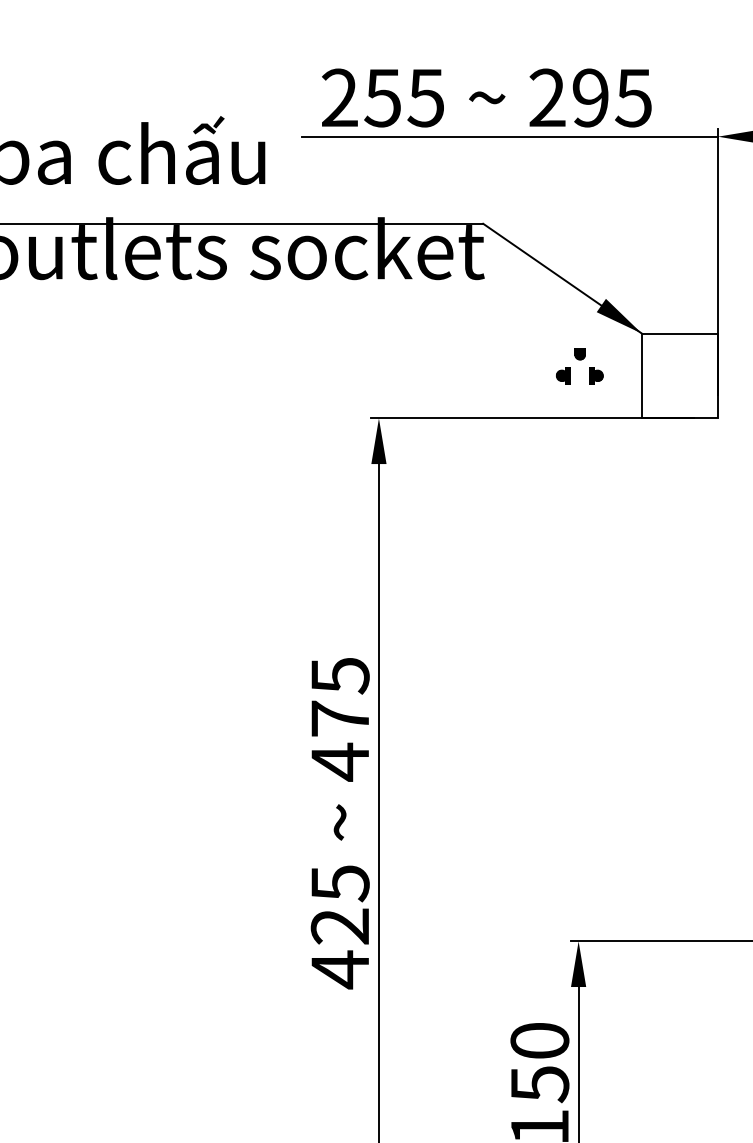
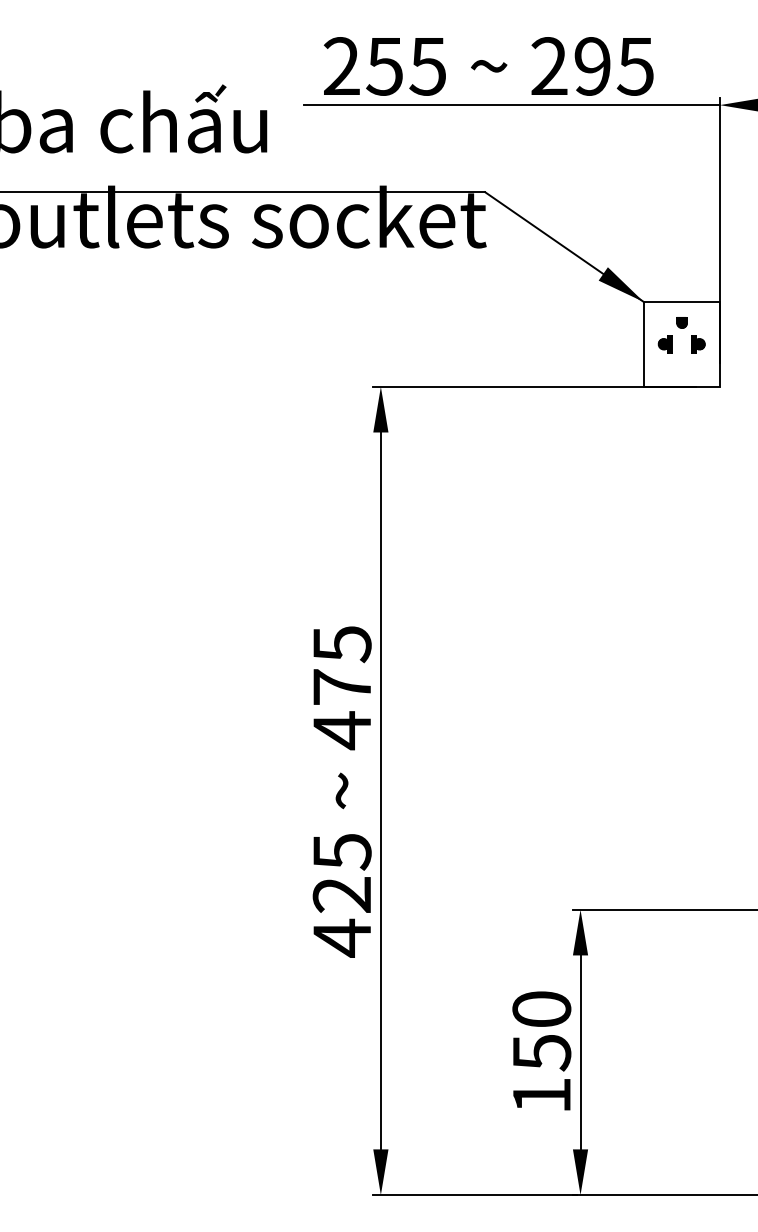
part: (579, 360) -> (681, 328), moved

